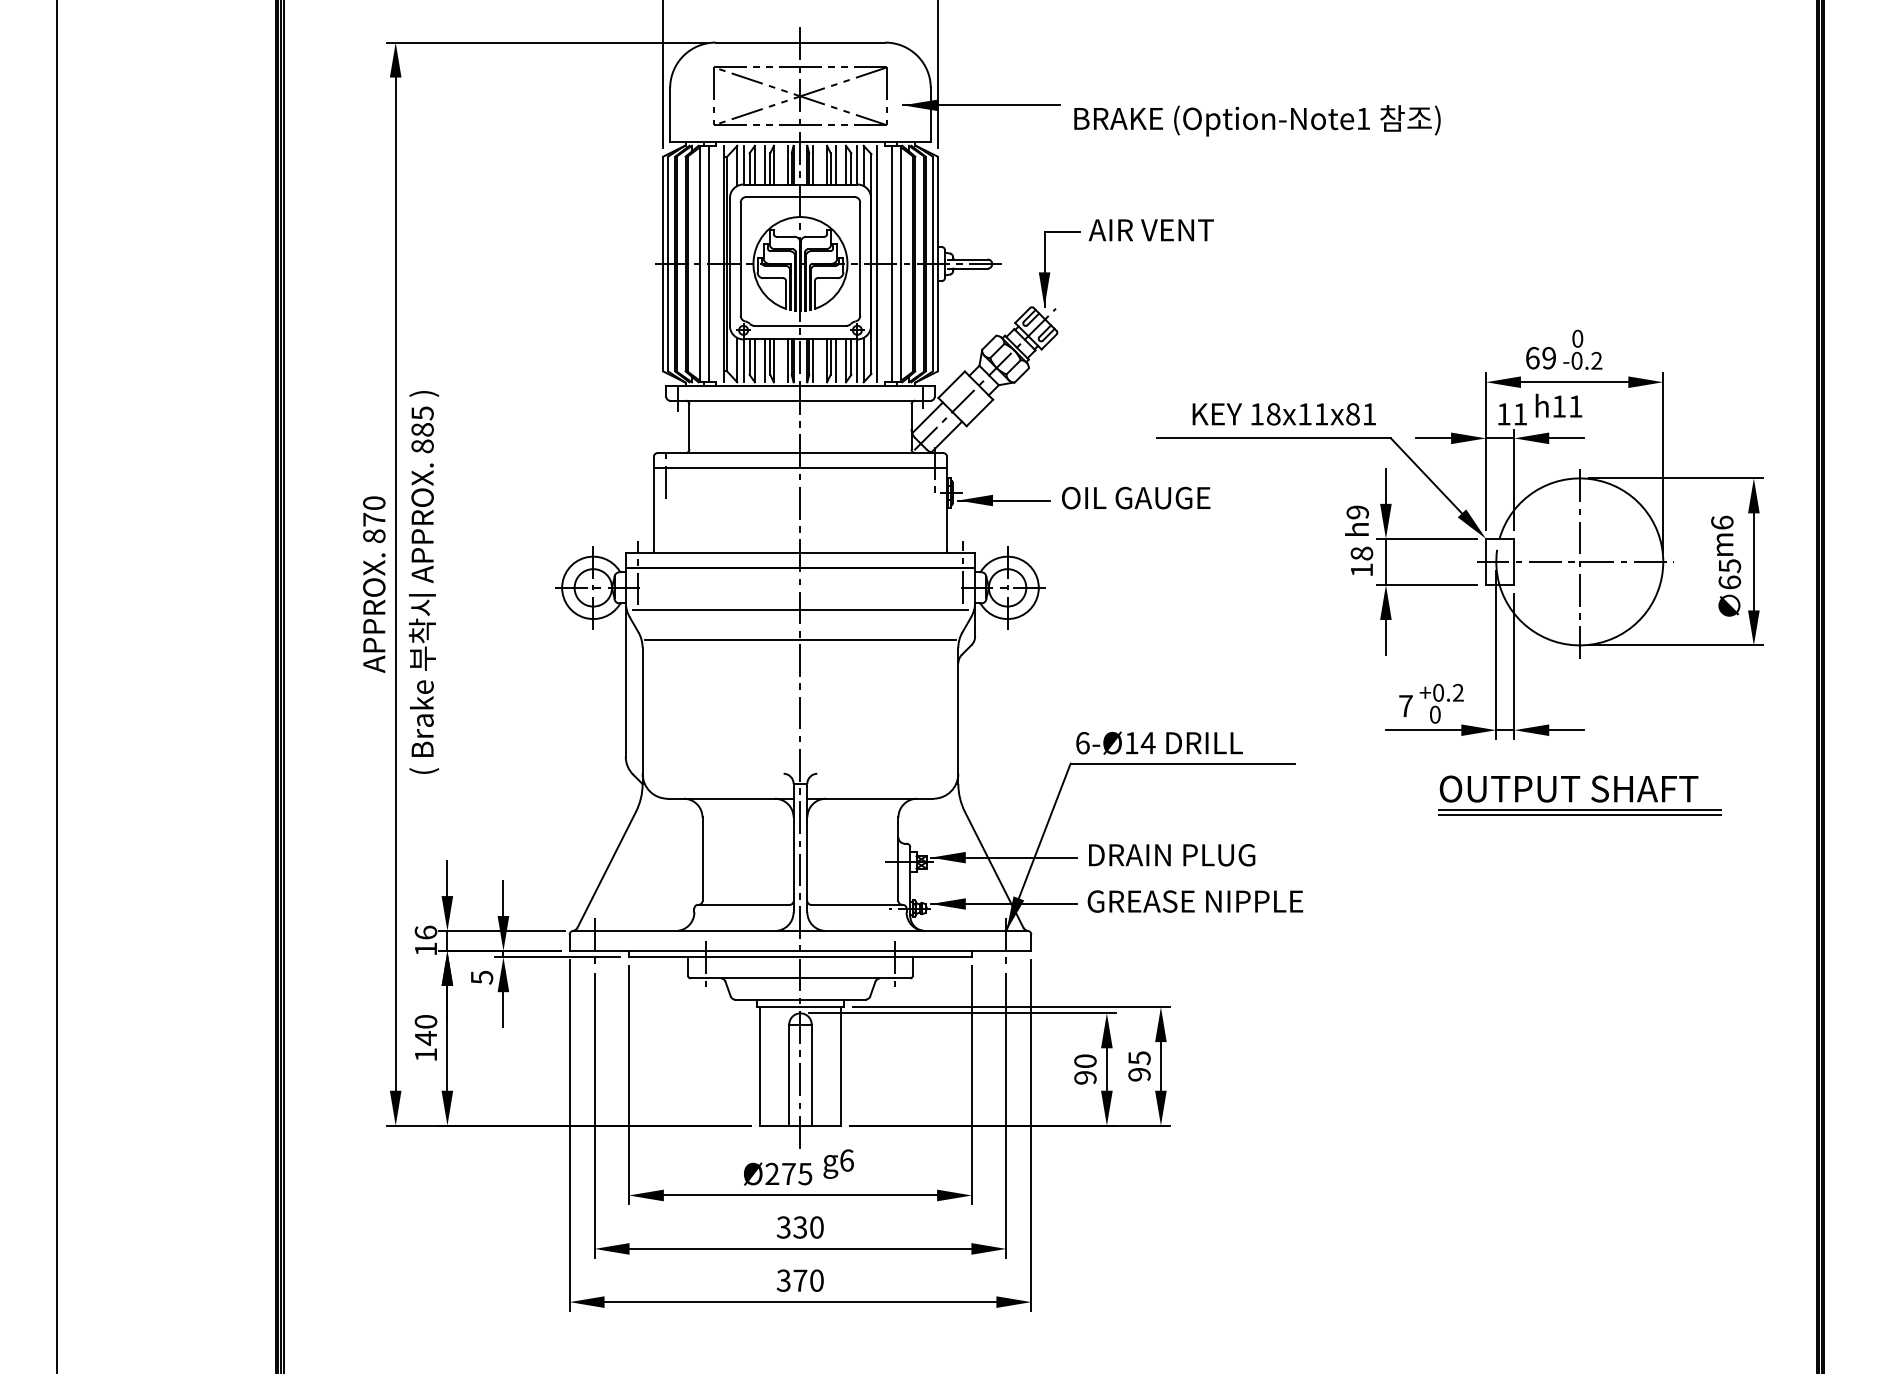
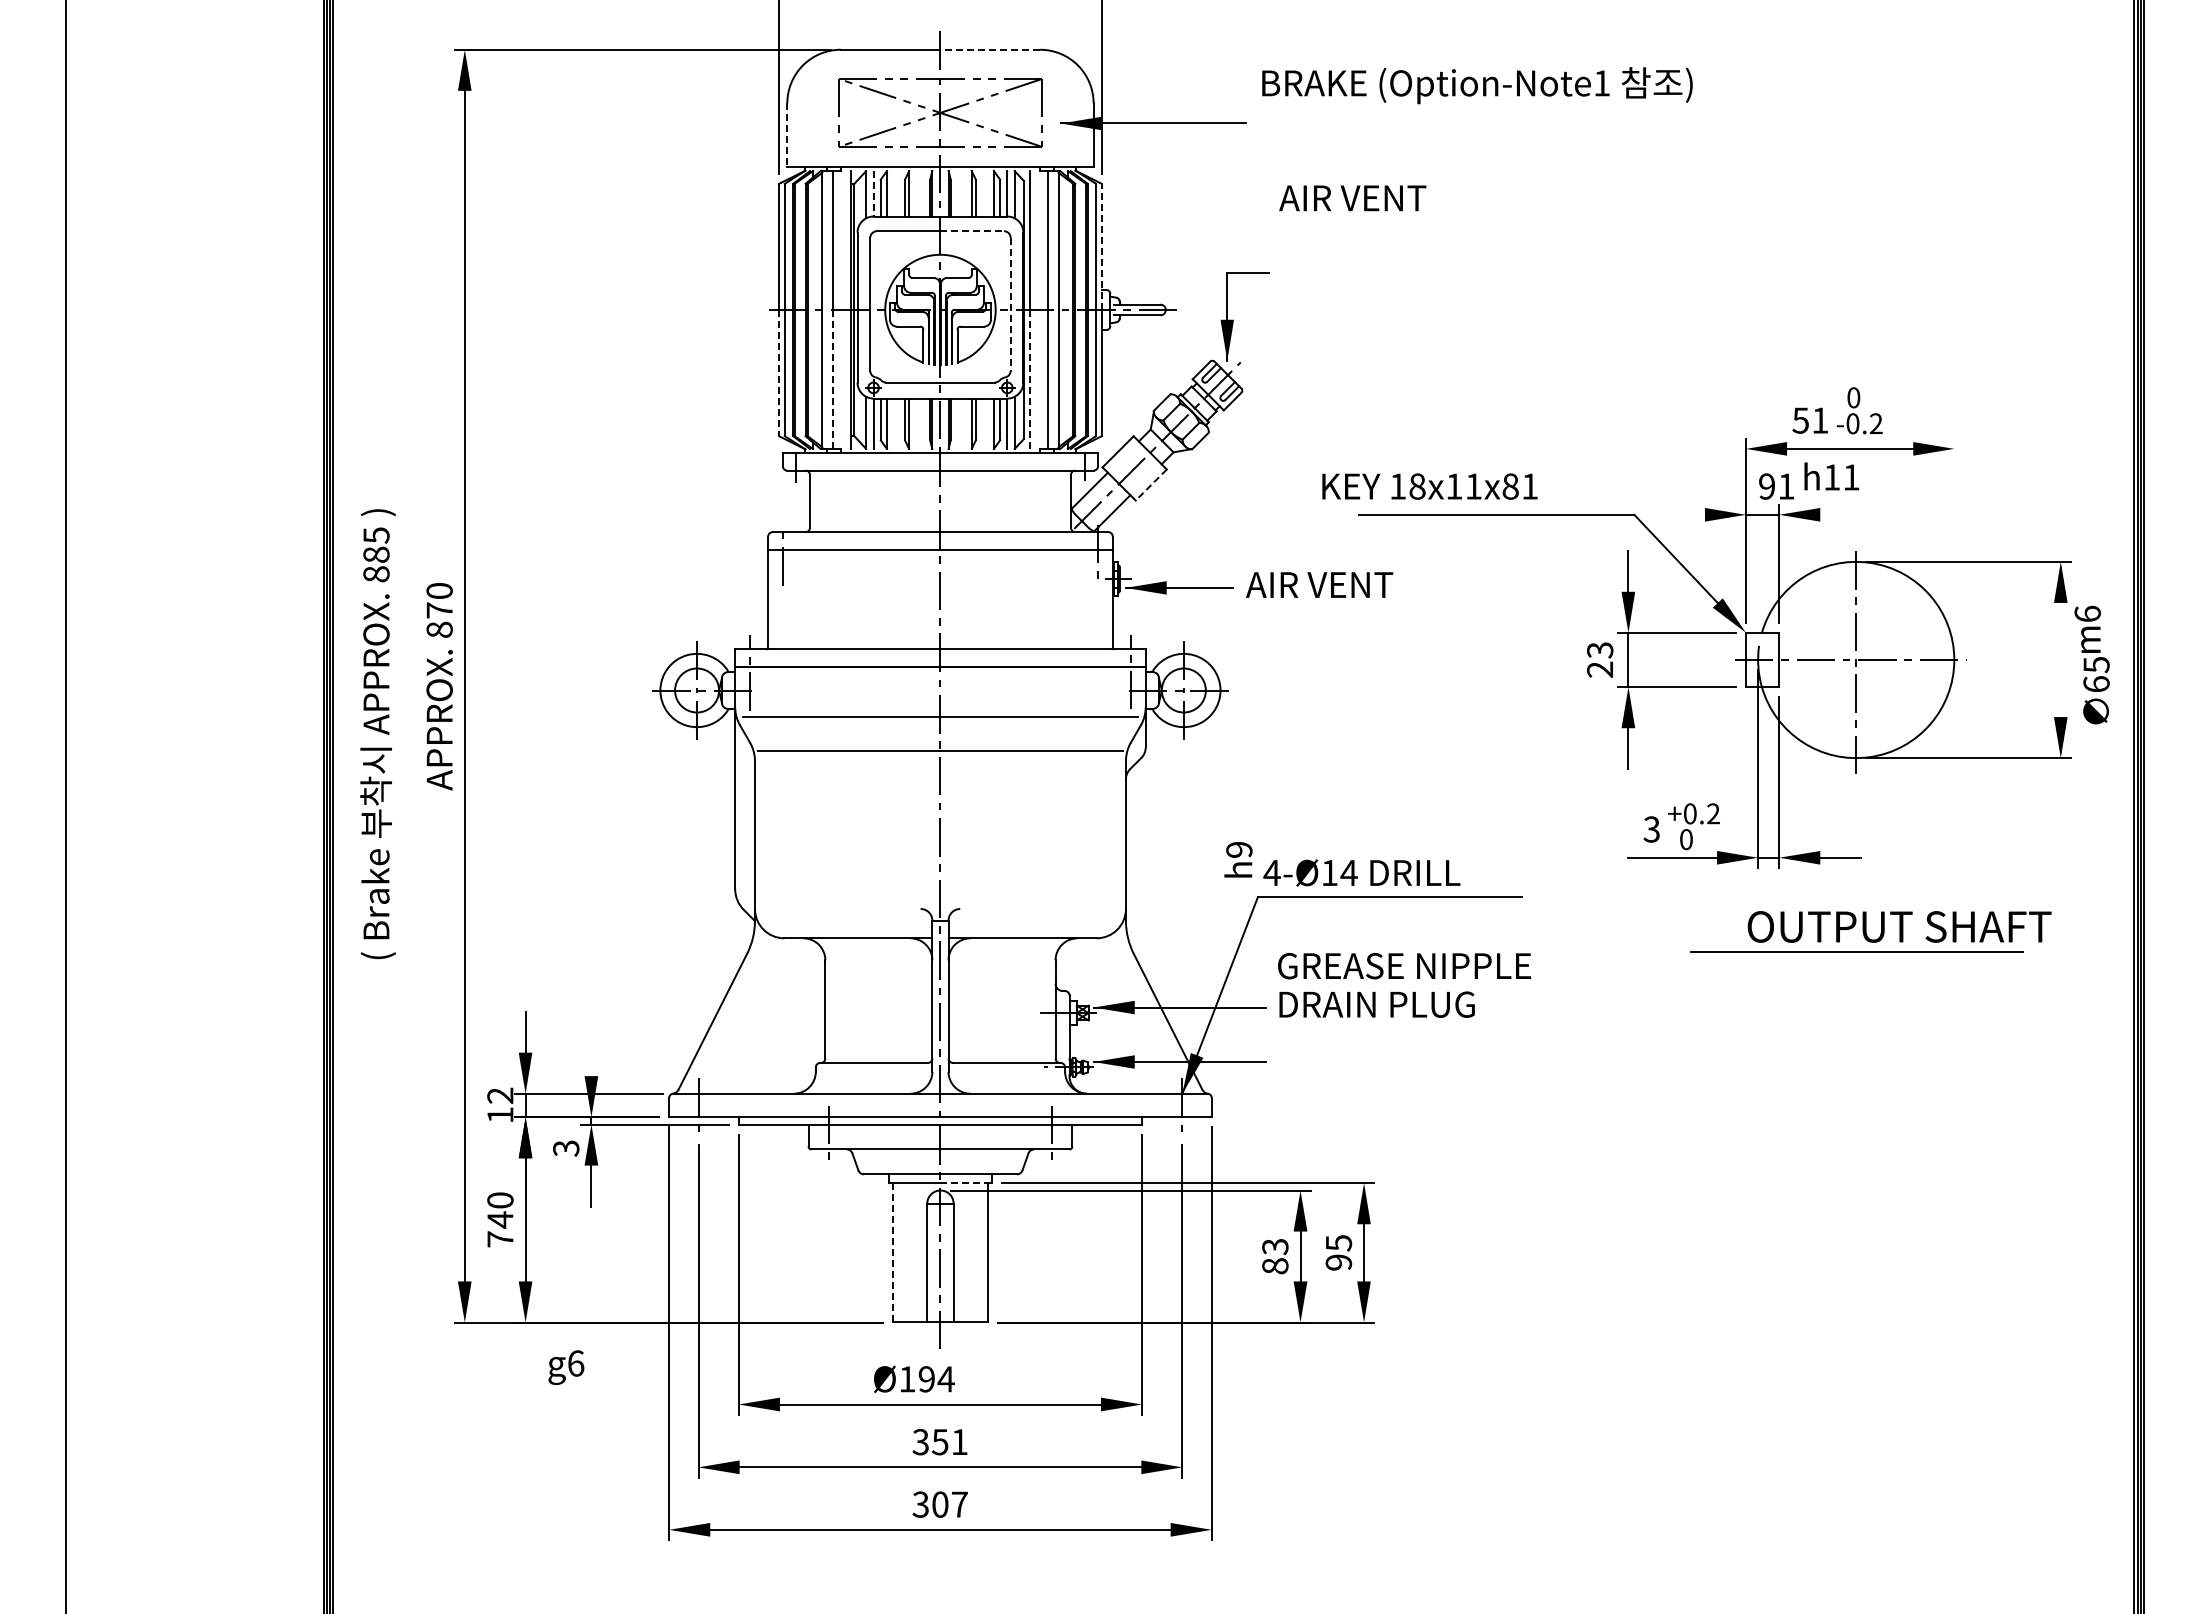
line: (843, 42) -> (990, 49), solid -> dashed
line: (670, 115) -> (787, 135), solid -> dashed
text: (1257, 120) -> (1477, 85), moved
line: (744, 164) -> (874, 193), solid -> dashed
line: (765, 164) -> (899, 193), removed
line: (787, 164) -> (925, 193), removed
line: (813, 164) -> (955, 193), removed
line: (835, 164) -> (981, 193), removed
line: (827, 197) -> (972, 231), solid -> dashed
line: (937, 210) -> (1101, 246), solid -> dashed
text: (1151, 230) -> (1352, 198), moved
line: (860, 259) -> (1010, 304), solid -> dashed
line: (663, 318) -> (779, 373), solid -> dashed
line: (708, 322) -> (832, 378), solid -> dashed
line: (876, 323) -> (1029, 379), solid -> dashed
text: (1540, 358) -> (1810, 420), 69 -> 51
line: (765, 360) -> (899, 423), removed
line: (787, 360) -> (925, 423), removed
line: (813, 360) -> (955, 423), removed
line: (835, 360) -> (981, 423), removed
line: (980, 413) -> (1151, 485), solid -> dashed
text: (1283, 414) -> (1429, 486), moved
text: (1503, 414) -> (1766, 486), 11 -> 91
line: (1432, 438) -> (1683, 514), removed
line: (1566, 438) -> (1840, 514), removed
line: (1663, 462) -> (1954, 543), removed
text: (1135, 497) -> (1334, 584), OIL GAUGE -> AIR VENT
text: (1357, 520) -> (1238, 859), moved
text: (1362, 561) -> (1600, 659), 18 -> 23
line: (1753, 561) -> (2060, 659), removed
text: (1725, 565) -> (2091, 664), moved
text: (423, 582) -> (377, 734), moved
text: (1405, 706) -> (1651, 829), 7 -> 3
text: (1082, 742) -> (1271, 872), 6-Ø14 -> 4-Ø14
text: (1568, 788) -> (1899, 926), moved
line: (1580, 815) -> (1856, 957), removed
line: (503, 898) -> (591, 1055), removed
text: (1195, 901) -> (1404, 966), moved
text: (426, 932) -> (500, 1095), 16 -> 12
text: (482, 977) -> (566, 1148), 5 -> 3
line: (822, 1007) -> (966, 1183), solid -> dashed
text: (426, 1055) -> (500, 1239), 140 -> 740
line: (759, 1066) -> (892, 1252), solid -> dashed
text: (1085, 1069) -> (1275, 1256), 90 -> 83
text: (838, 1163) -> (566, 1367), moved
text: (788, 1174) -> (926, 1379), Ø275 -> Ø194
text: (808, 1227) -> (949, 1442), 330 -> 351
text: (808, 1280) -> (949, 1504), 370 -> 307

